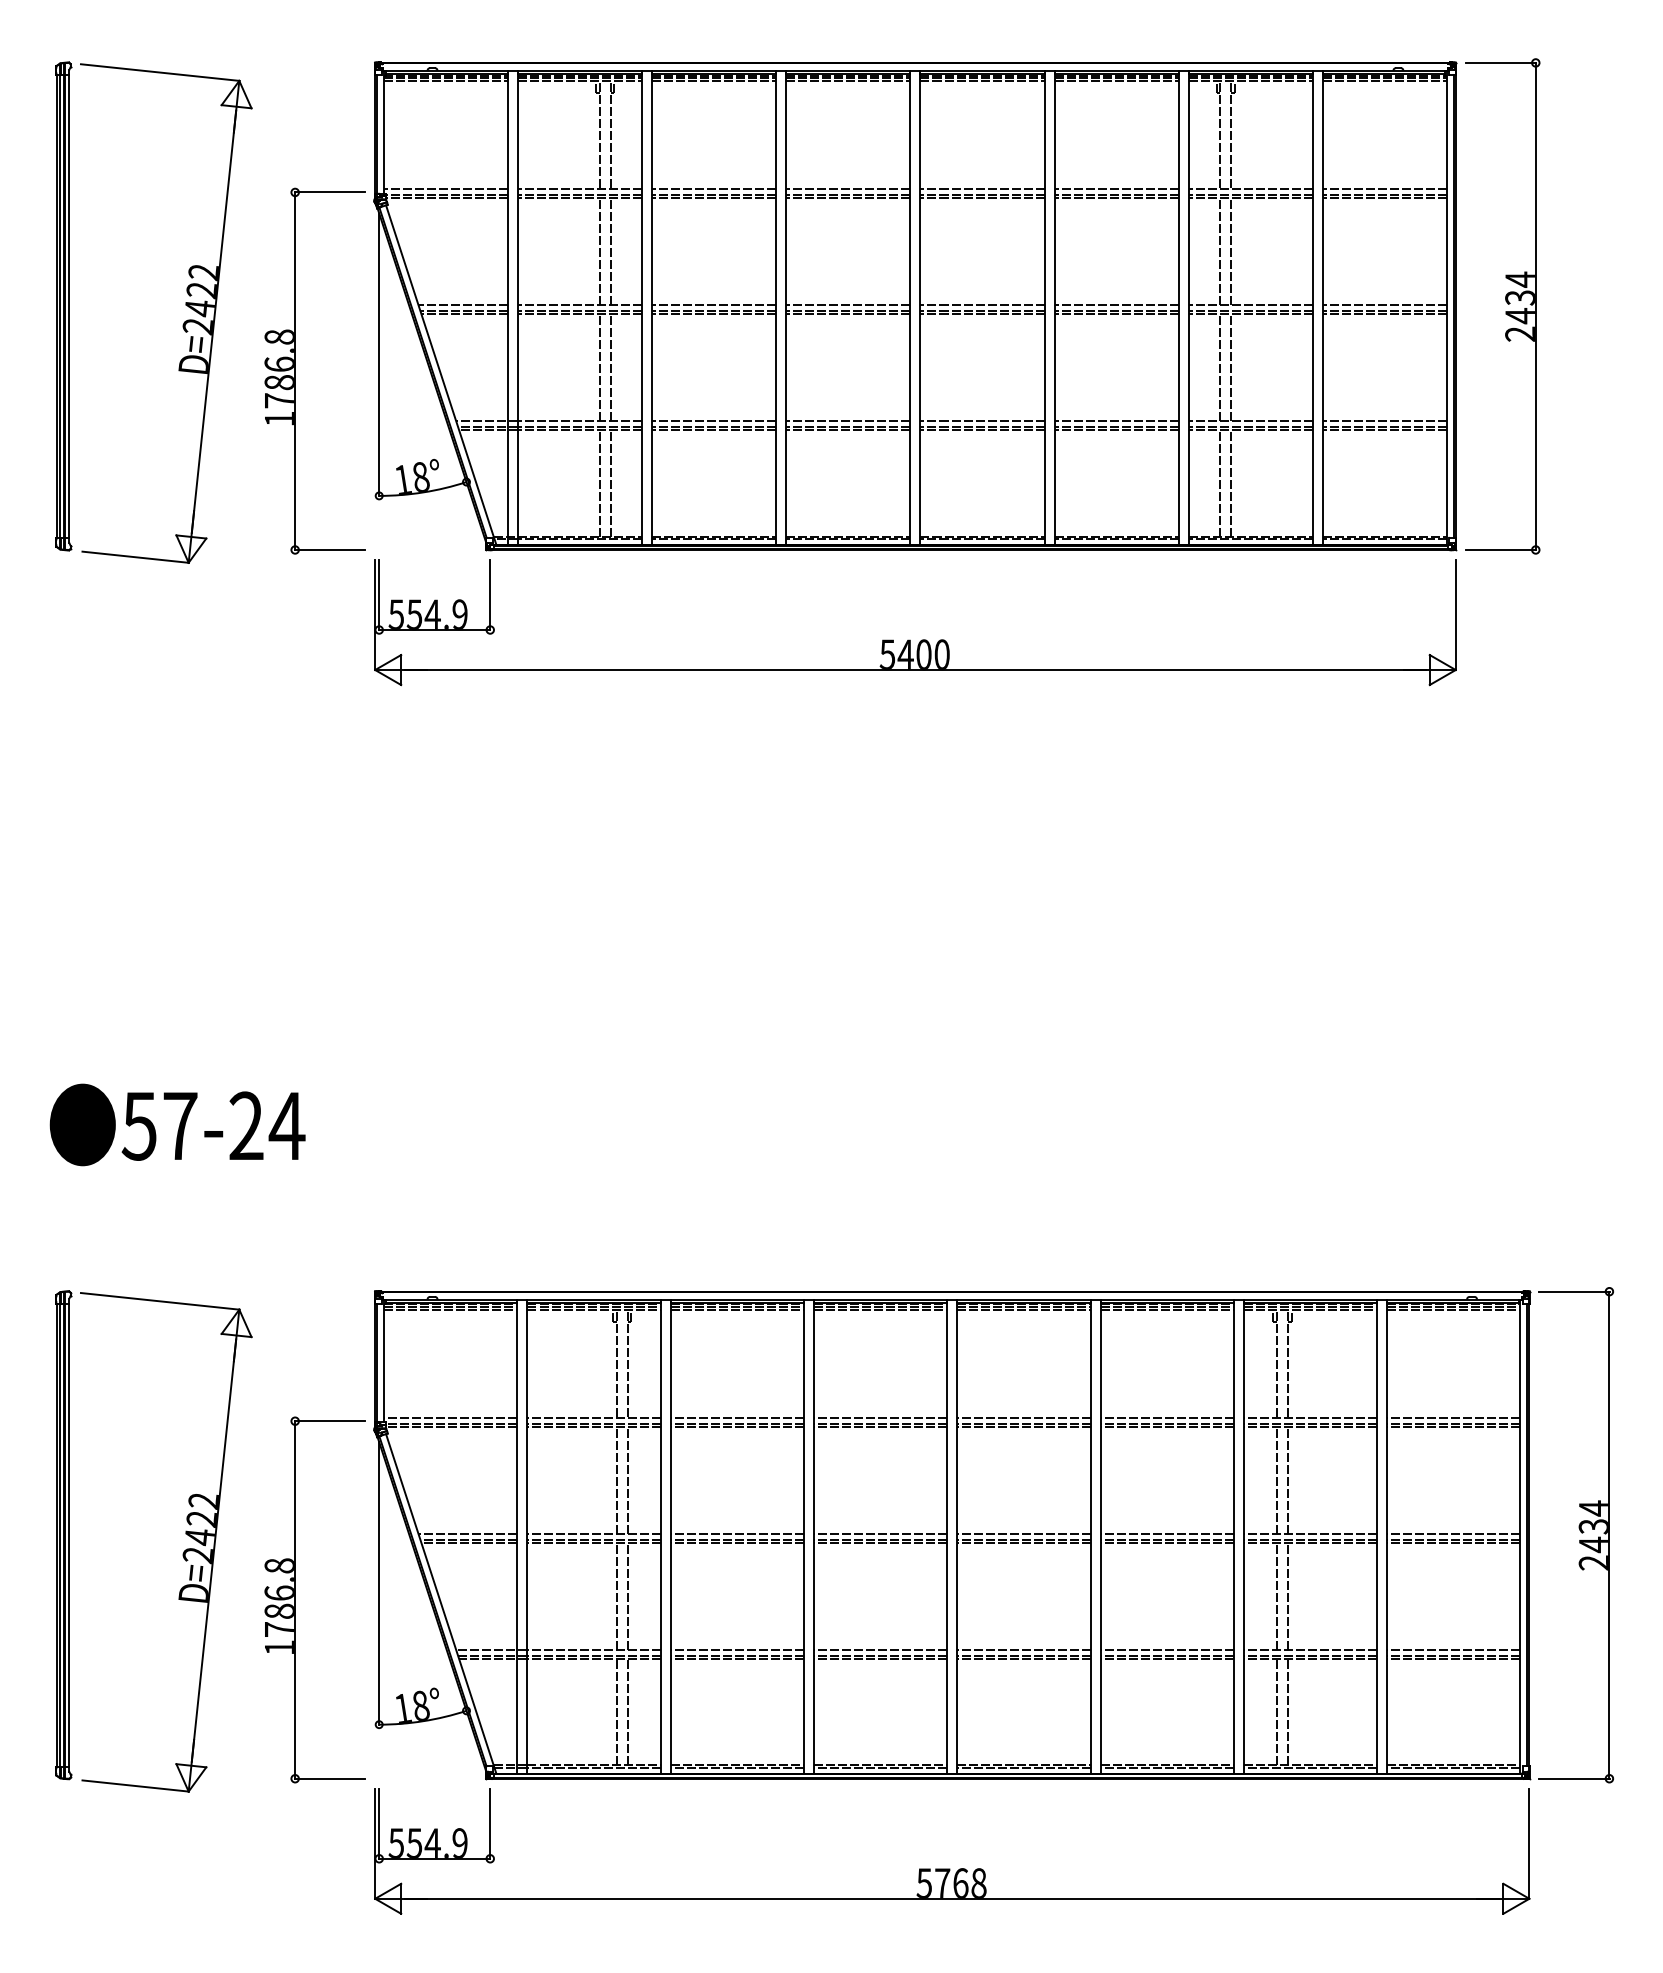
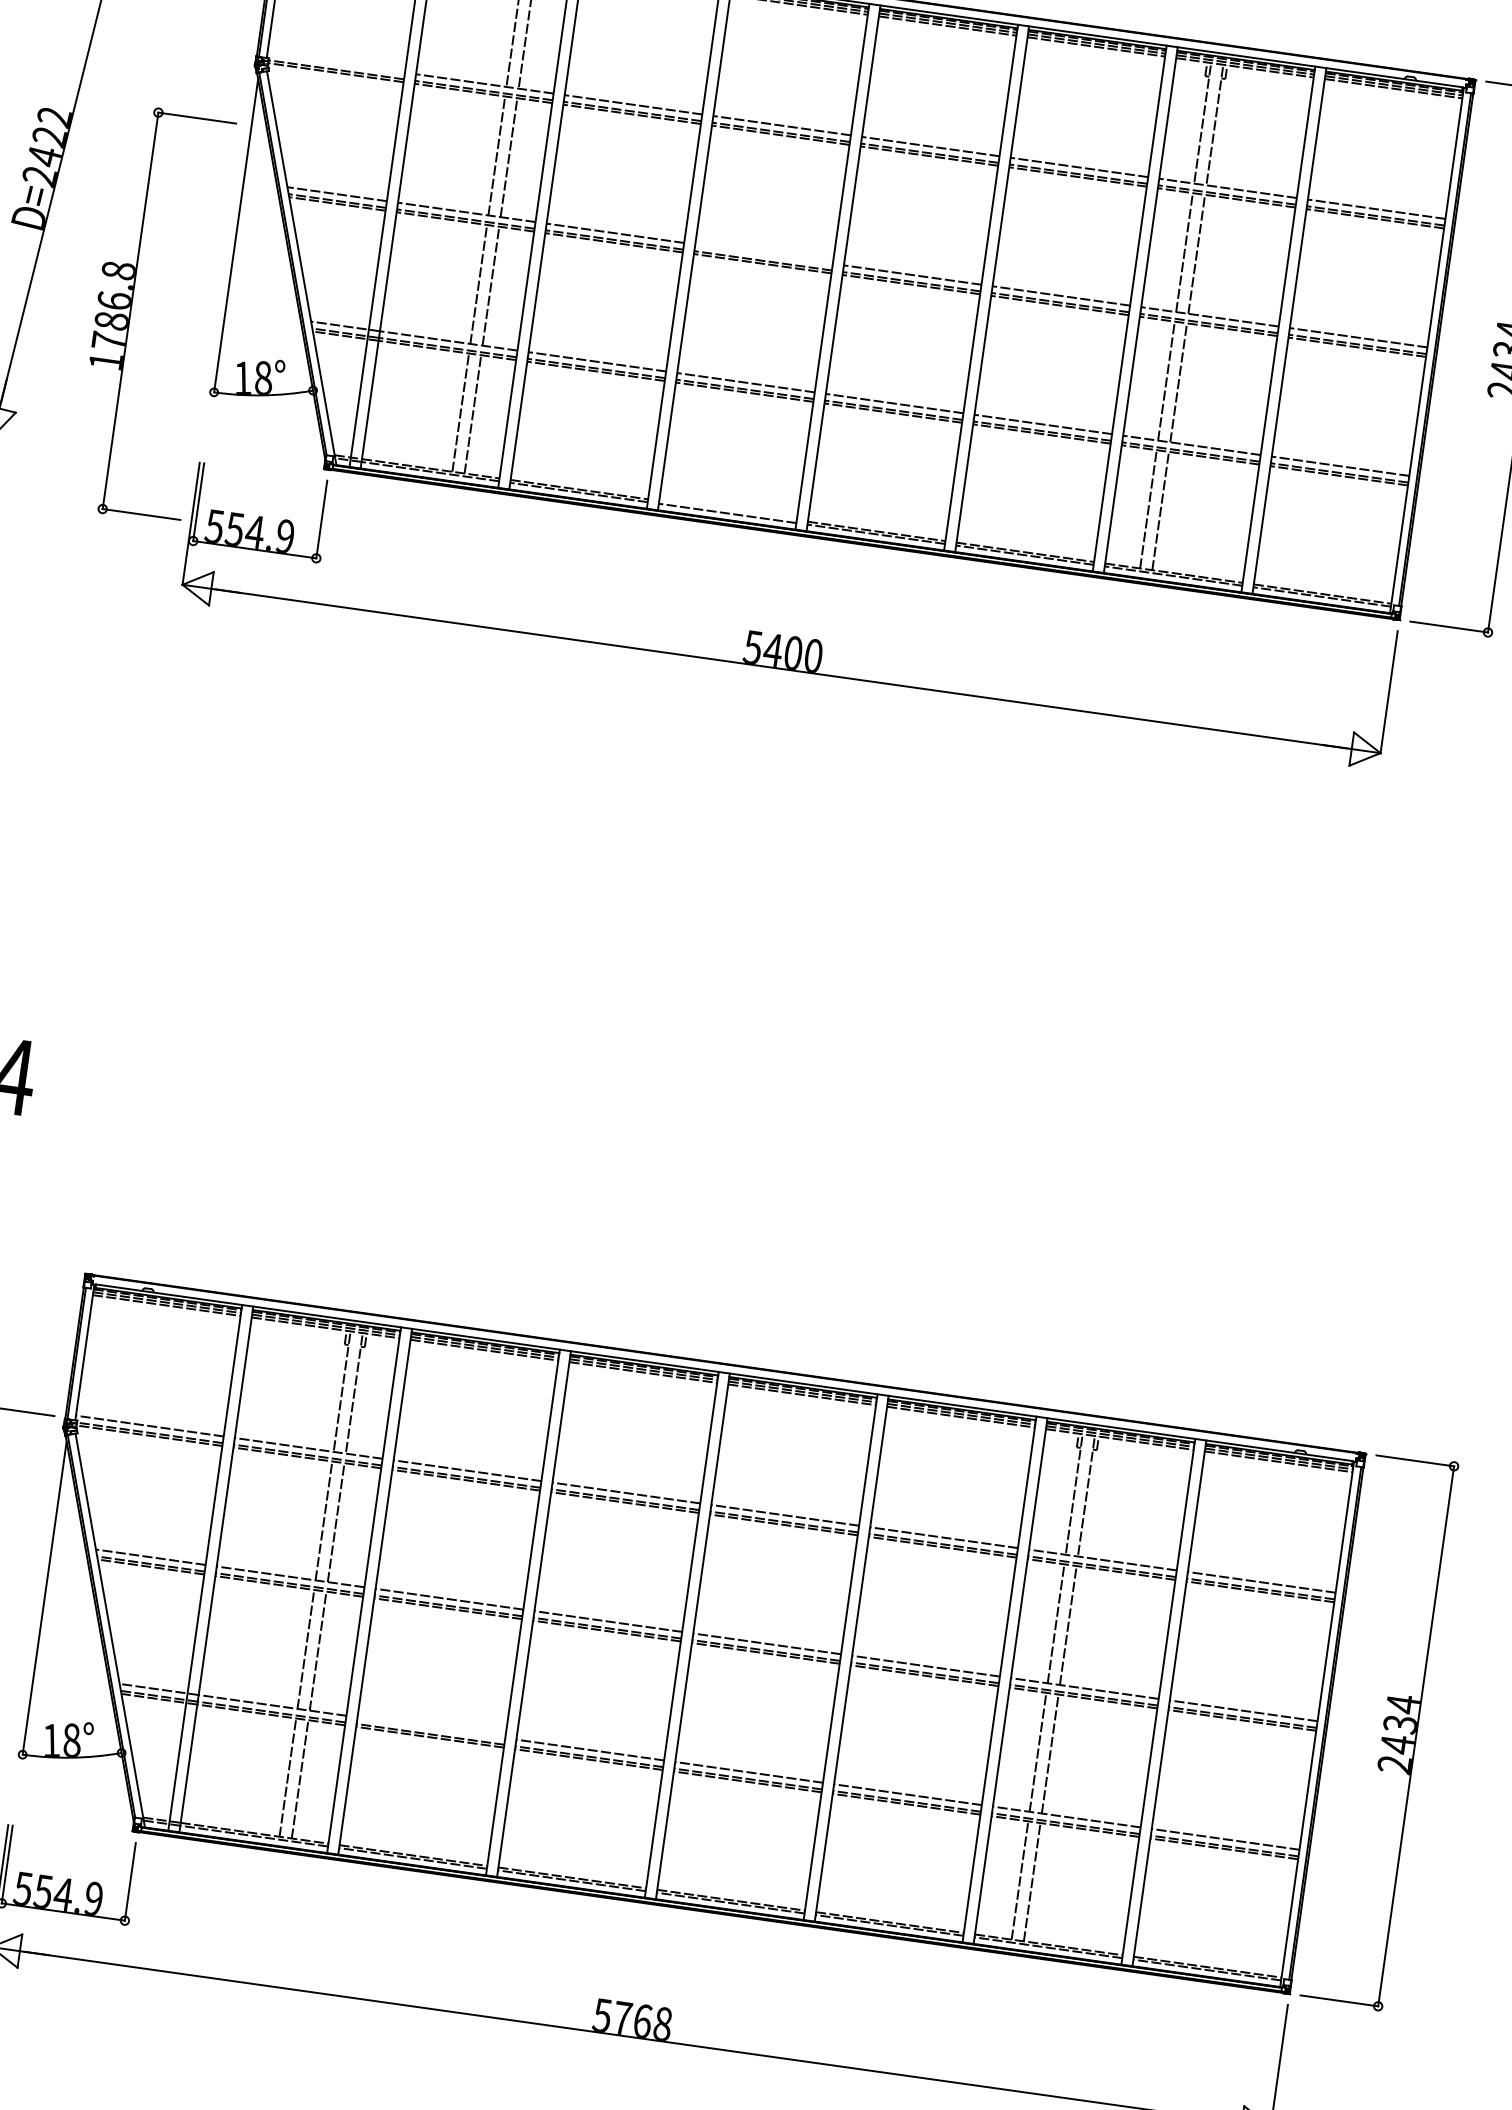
line: (446, 189) -> (336, 63), removed
line: (848, 305) -> (764, 254), removed
part: (295, 370) -> (131, 310), moved
line: (848, 536) -> (728, 510), removed
line: (737, 1650) -> (431, 1728), removed

